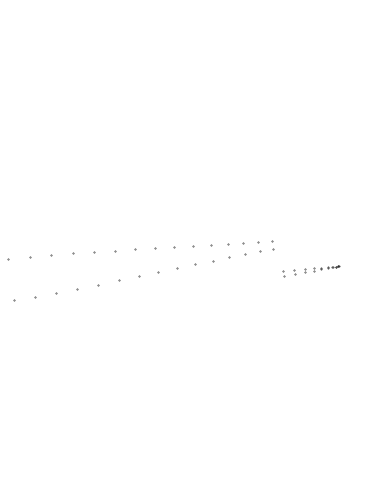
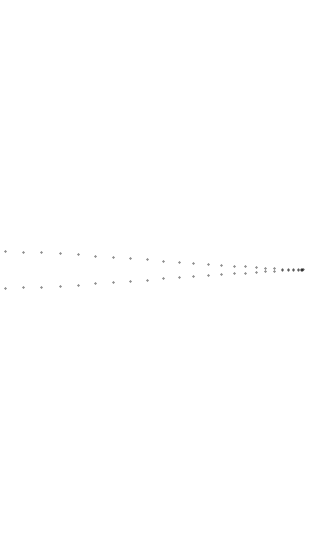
part: (311, 269) -> (279, 269), moved

